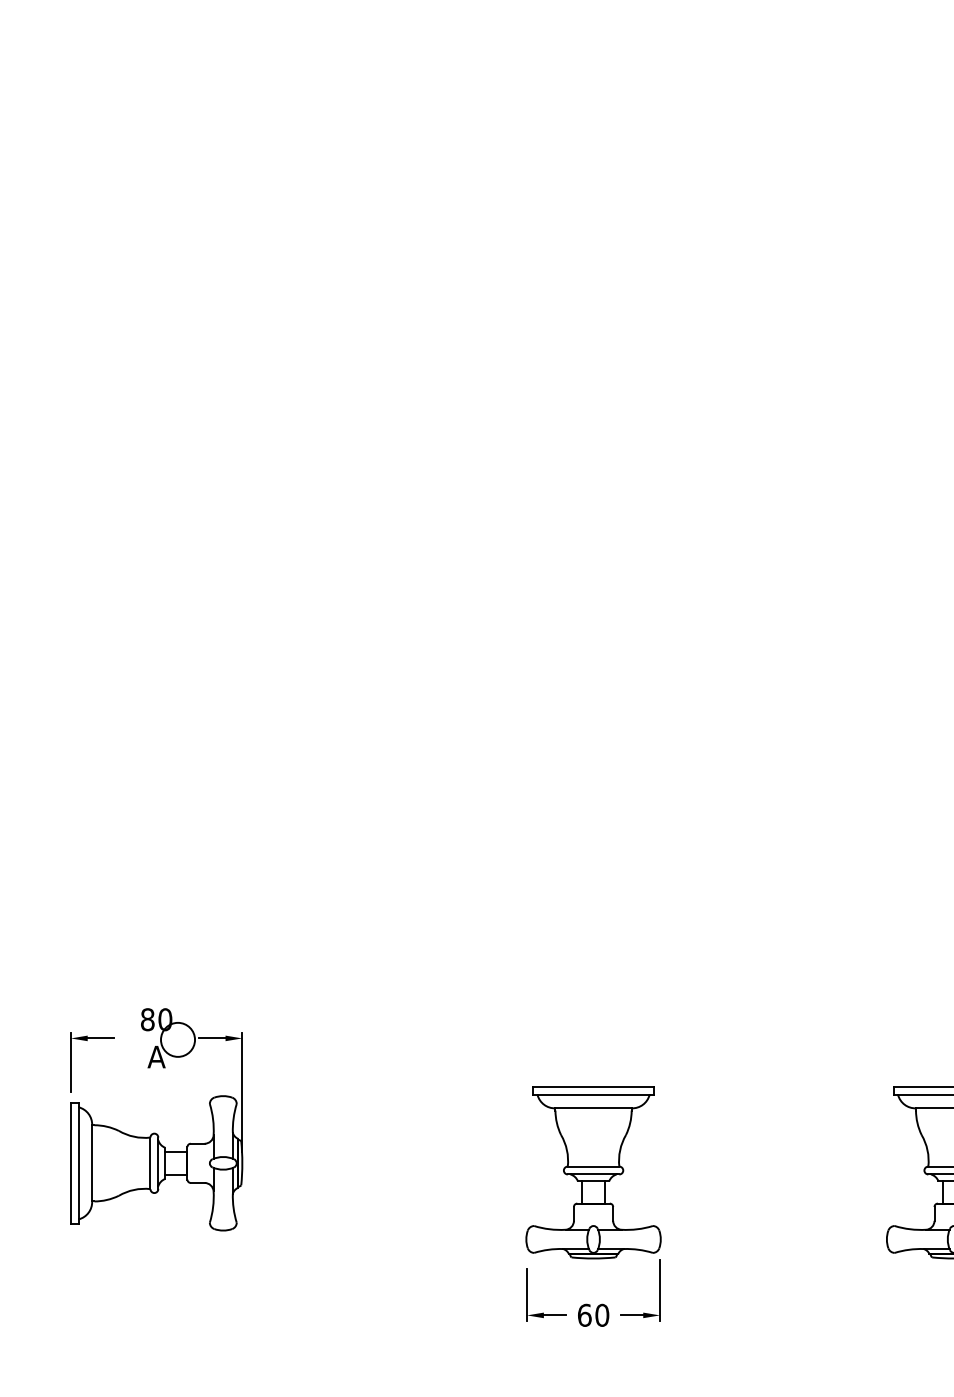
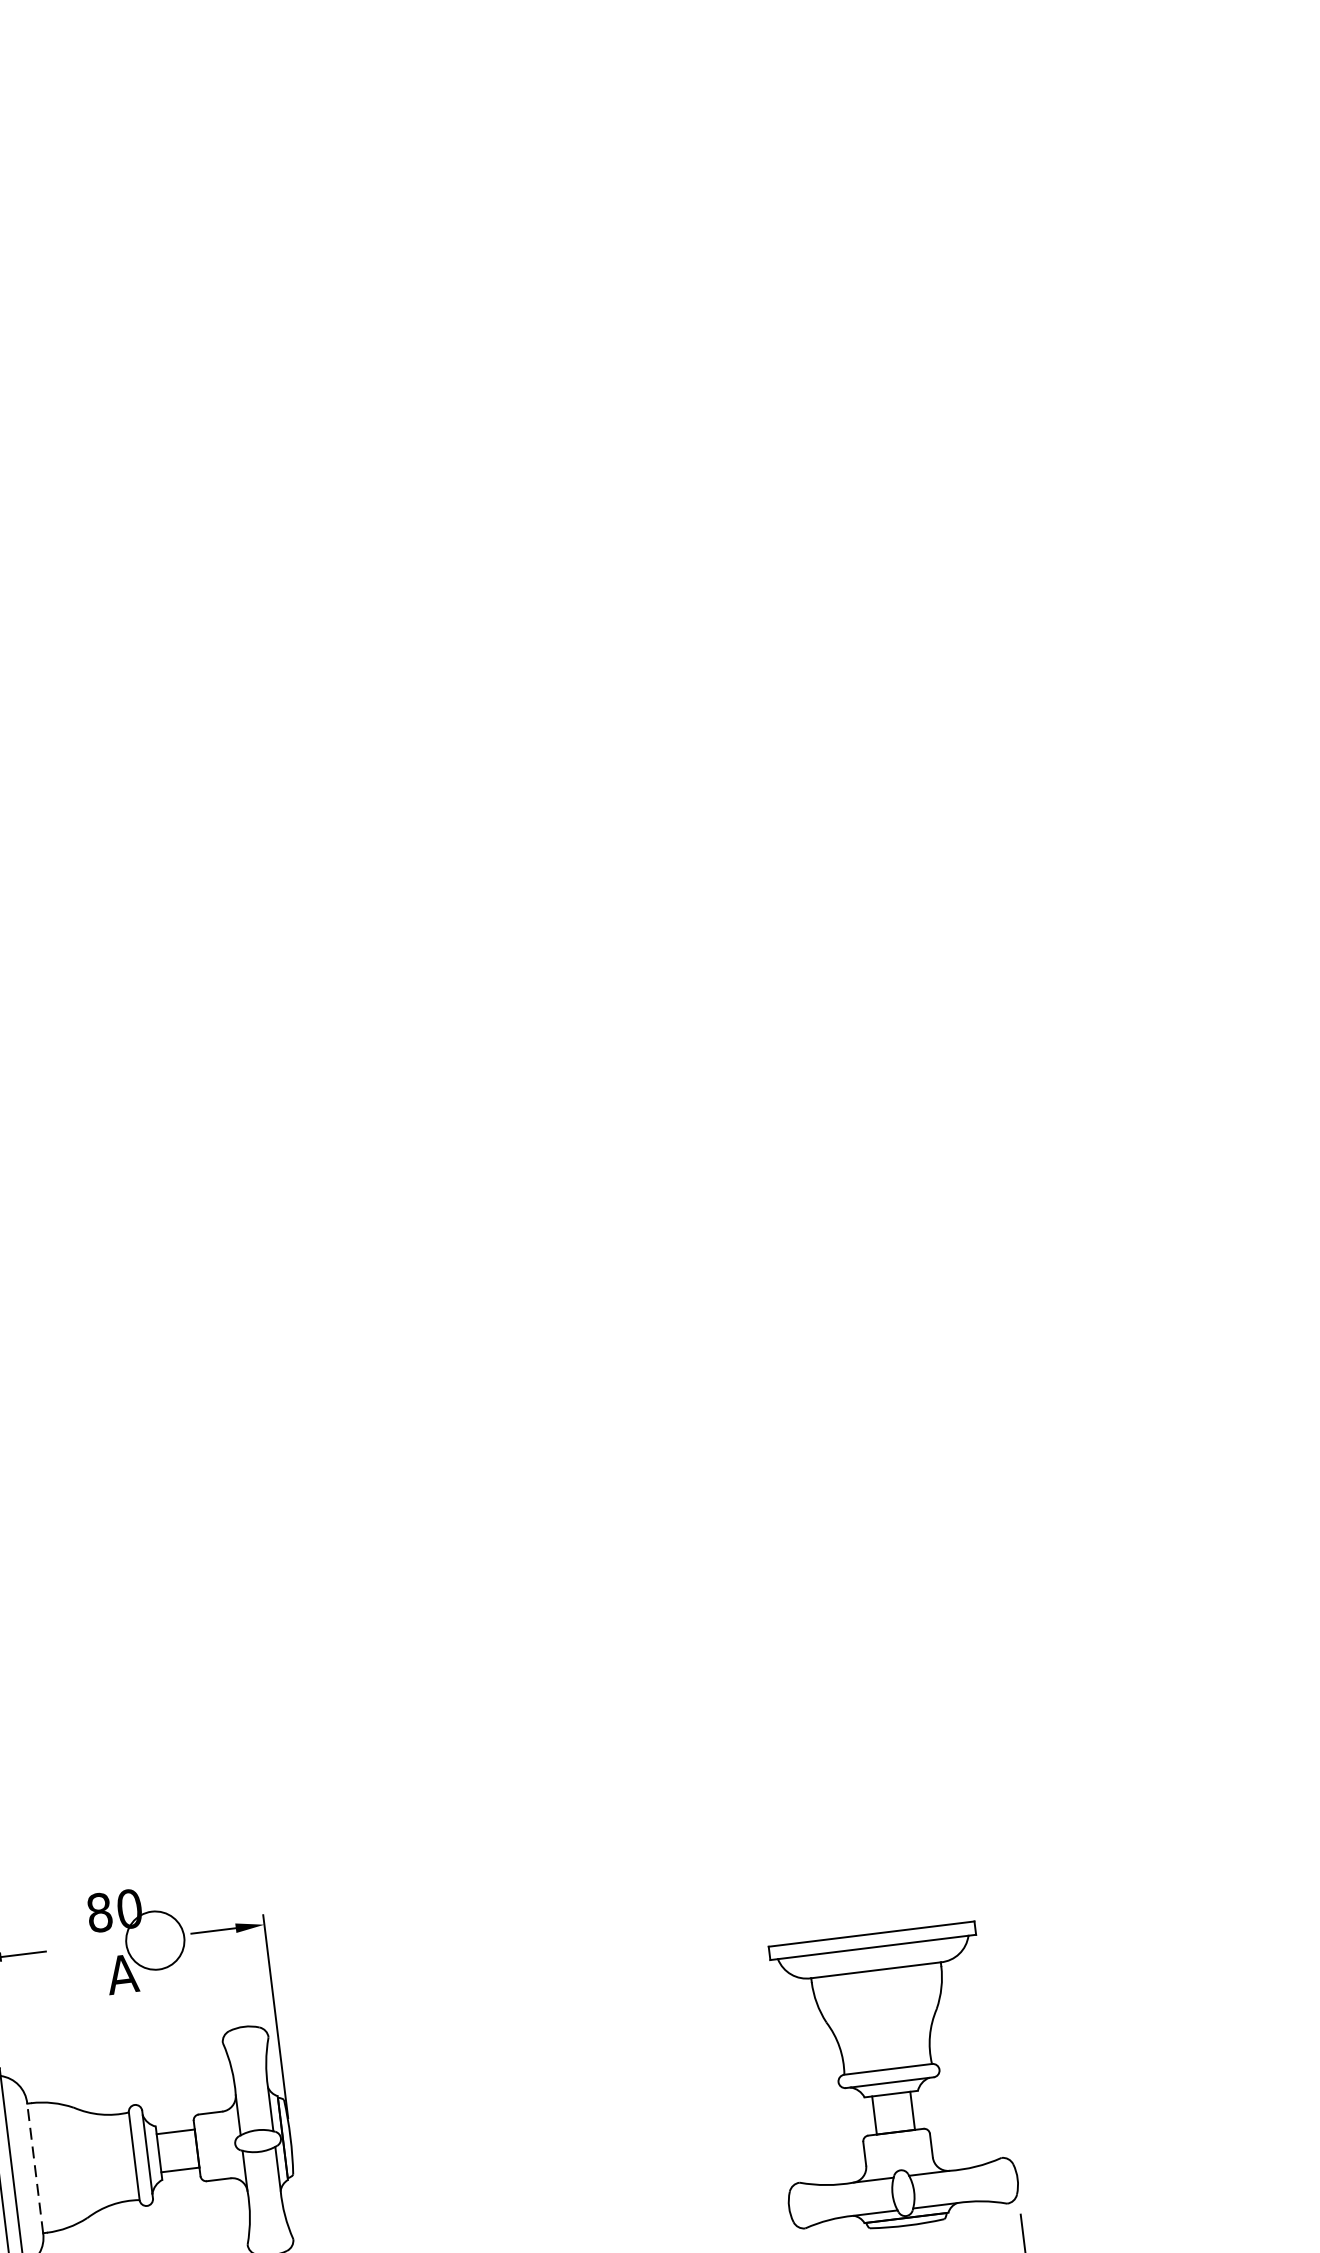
line: (92, 1162) -> (35, 2166), solid -> dashed

